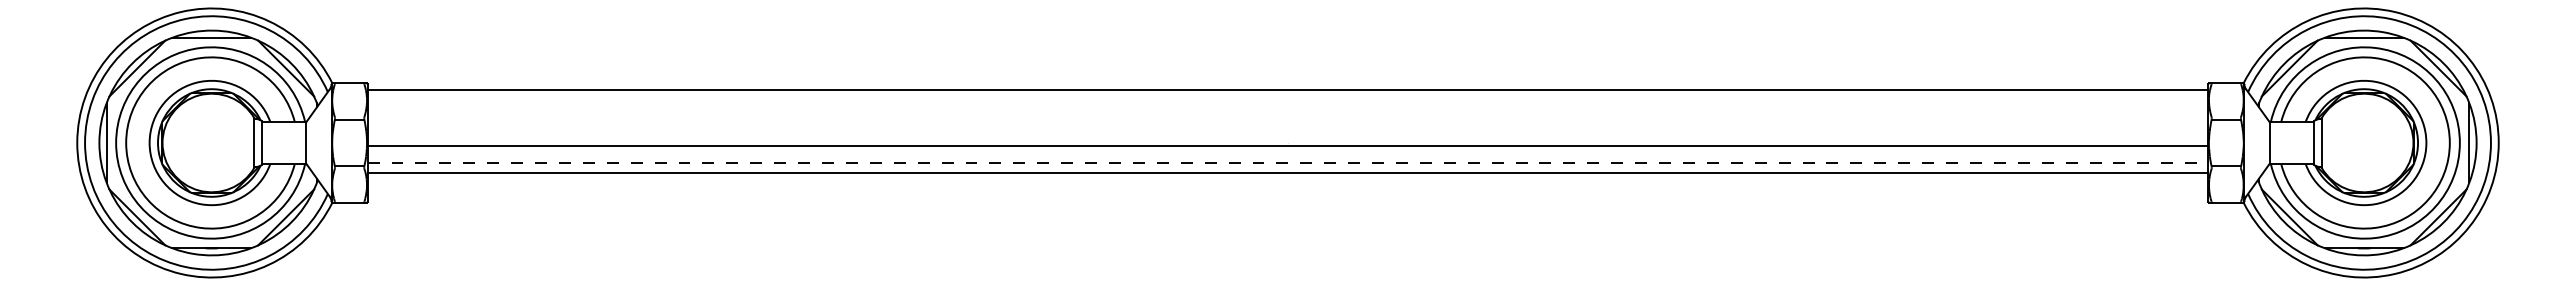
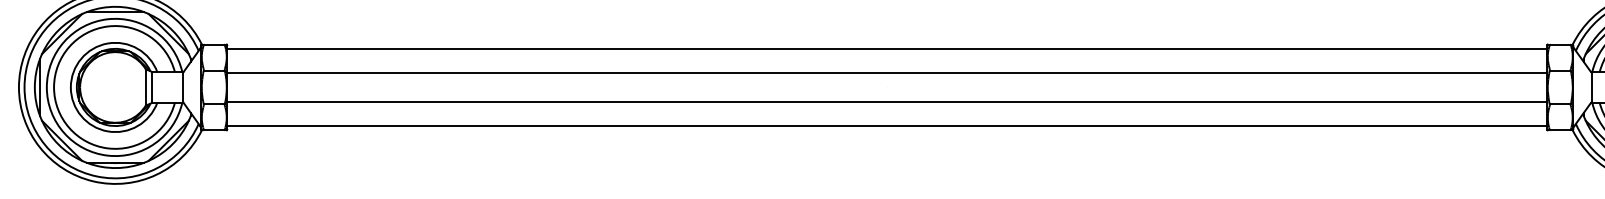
line: (1287, 145) -> (886, 72), moved
line: (1288, 163) -> (887, 102), dashed -> solid
line: (1287, 173) -> (886, 125), moved

